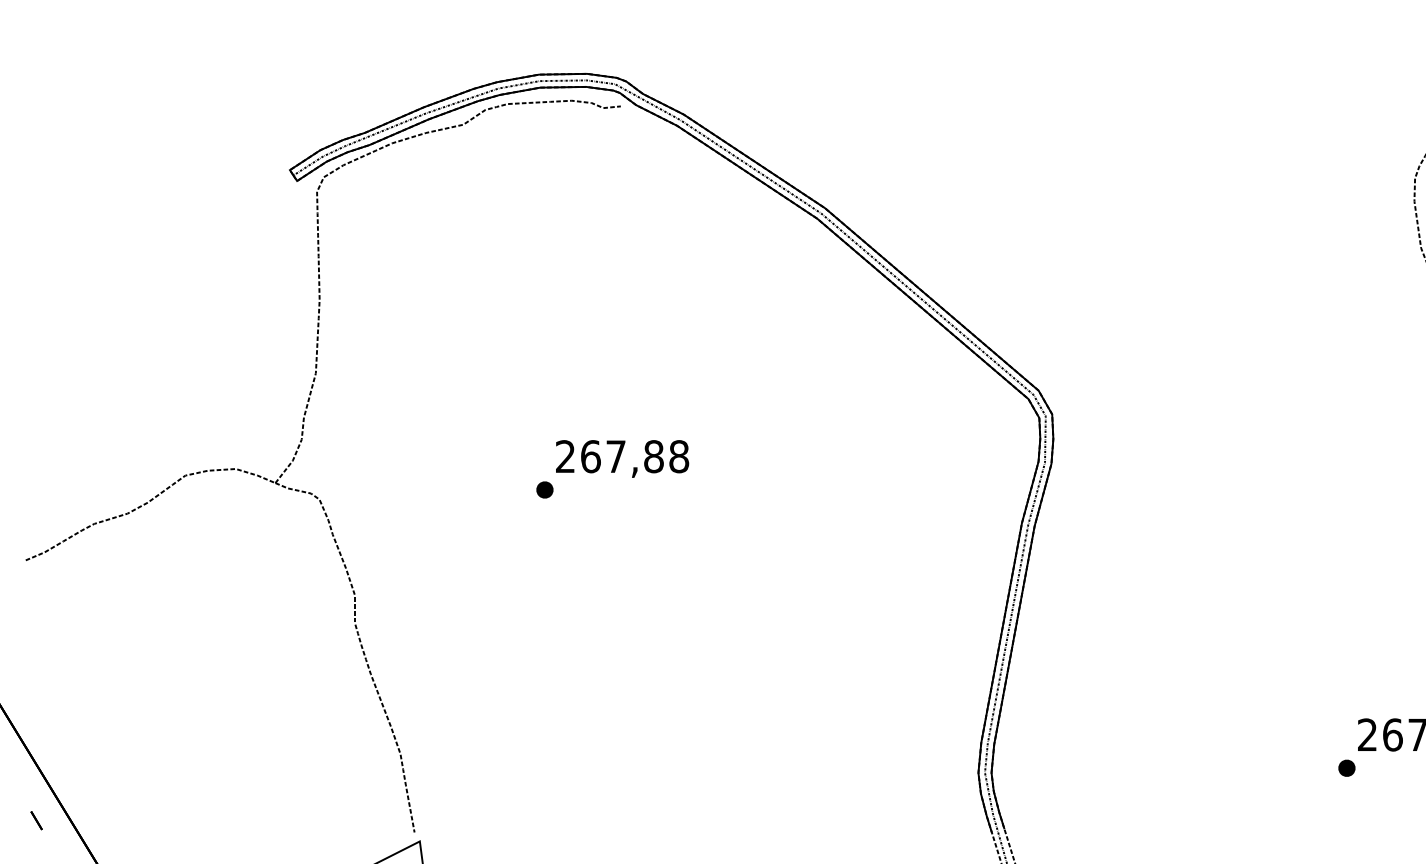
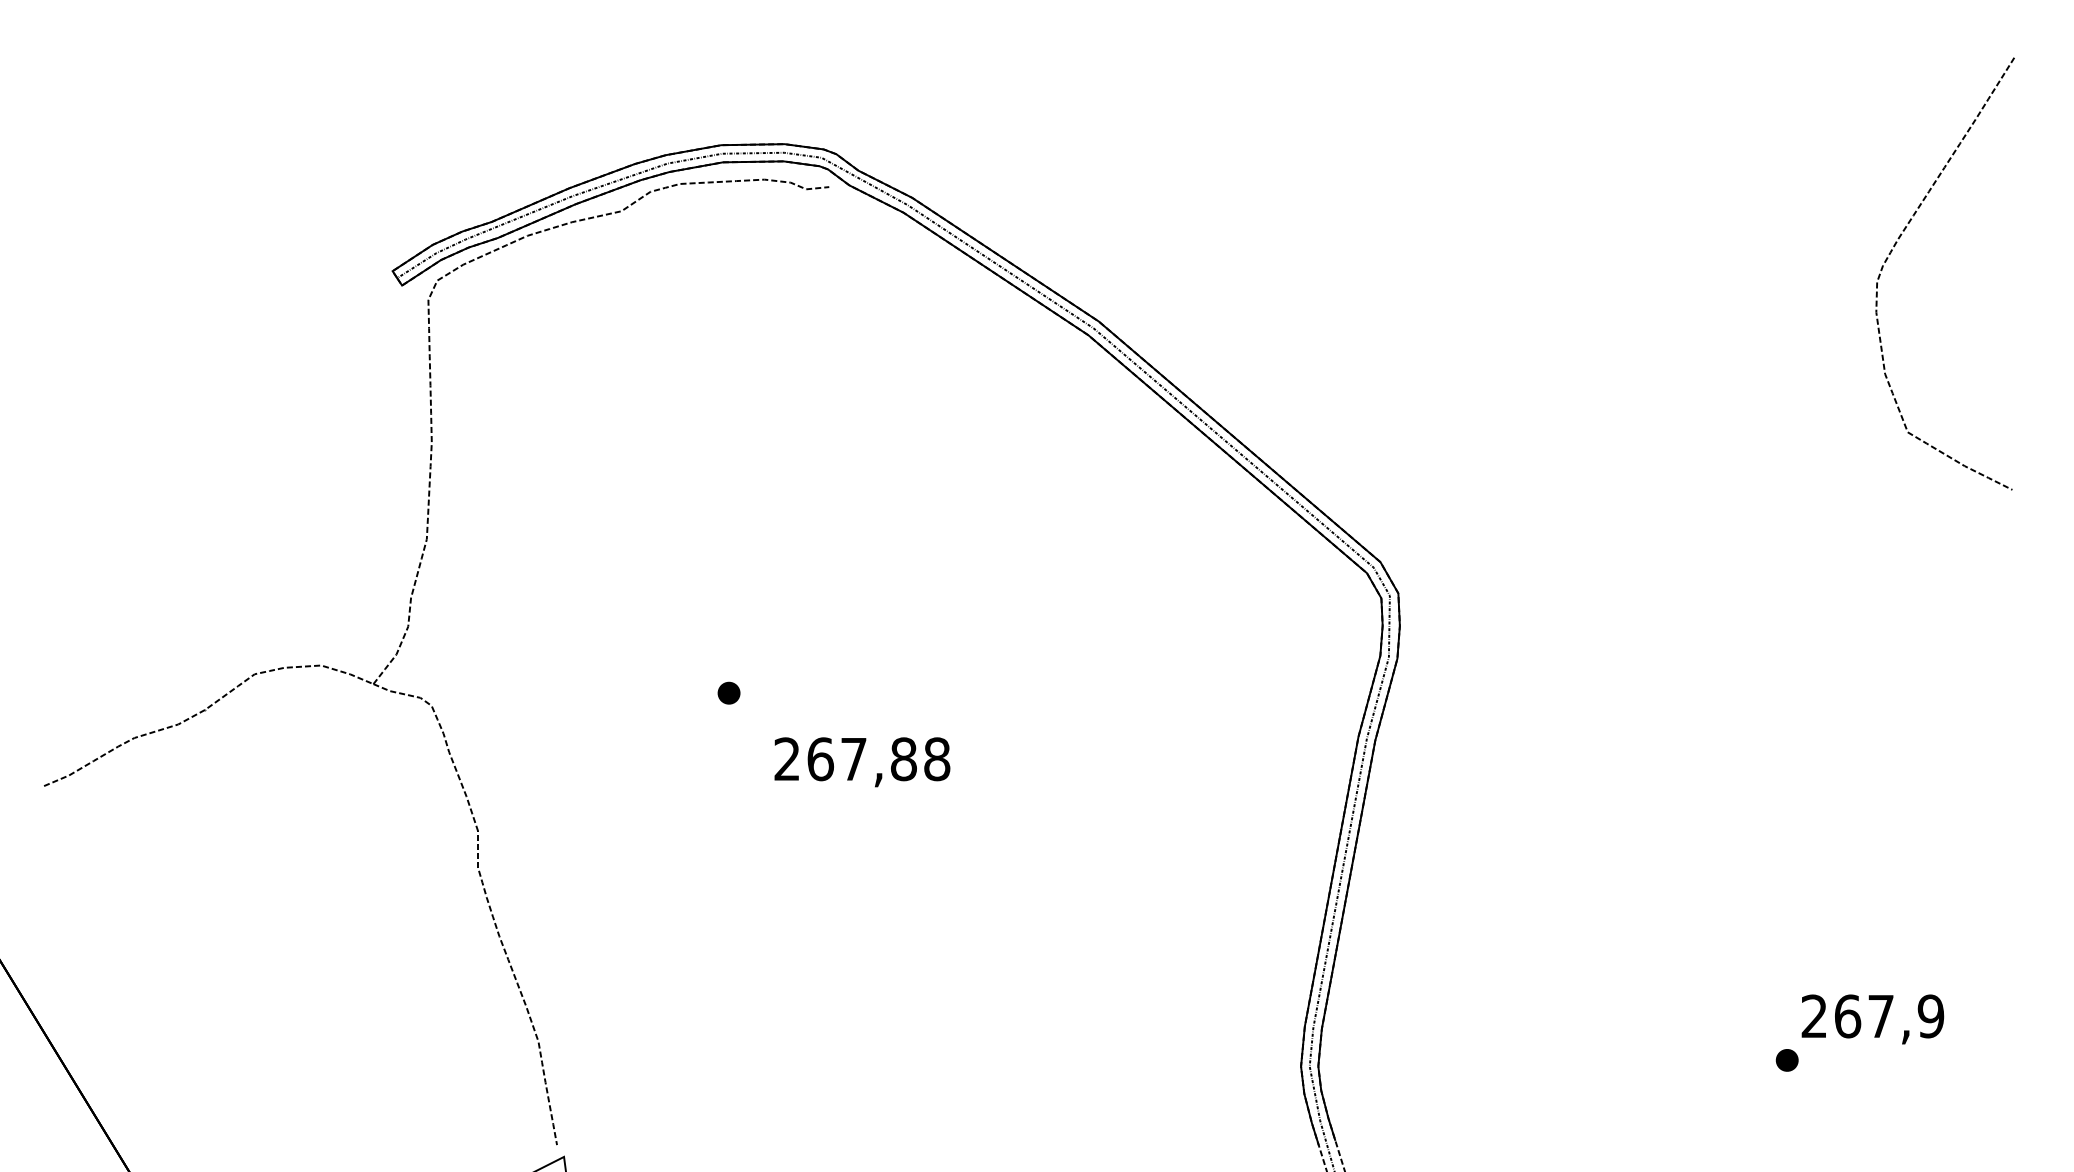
text: (622, 459) -> (862, 762), moved
line: (36, 820) -> (58, 1129), removed

